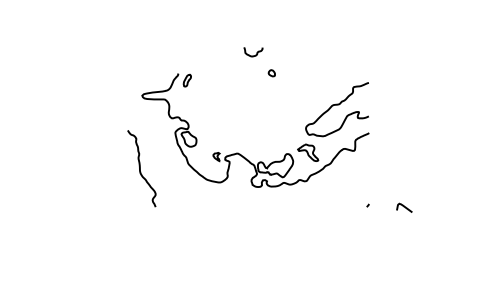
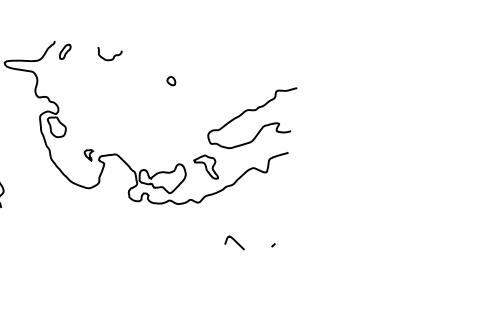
curve: (255, 54) -> (111, 58), moved
part: (271, 73) -> (170, 81), moved
curve: (404, 207) -> (235, 242), moved

